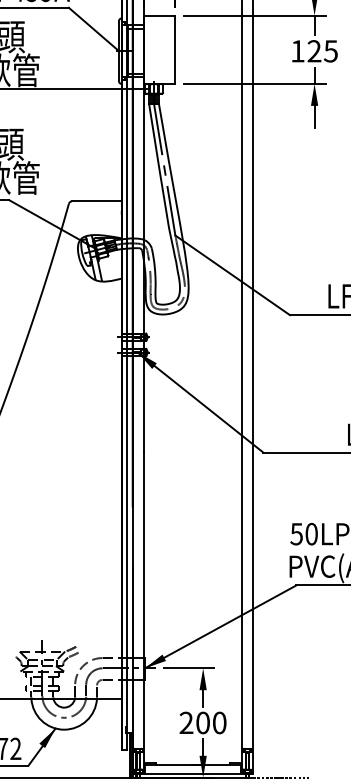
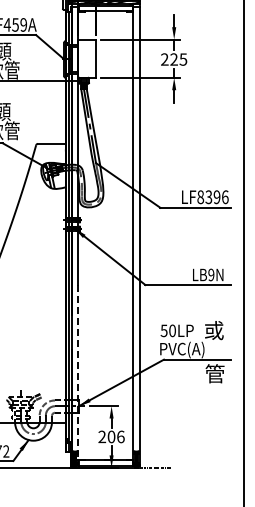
text: (297, 51) -> (164, 59), 125 -> 225
line: (144, 608) -> (78, 372), solid -> dashed
text: (219, 722) -> (120, 436), 200 -> 206

